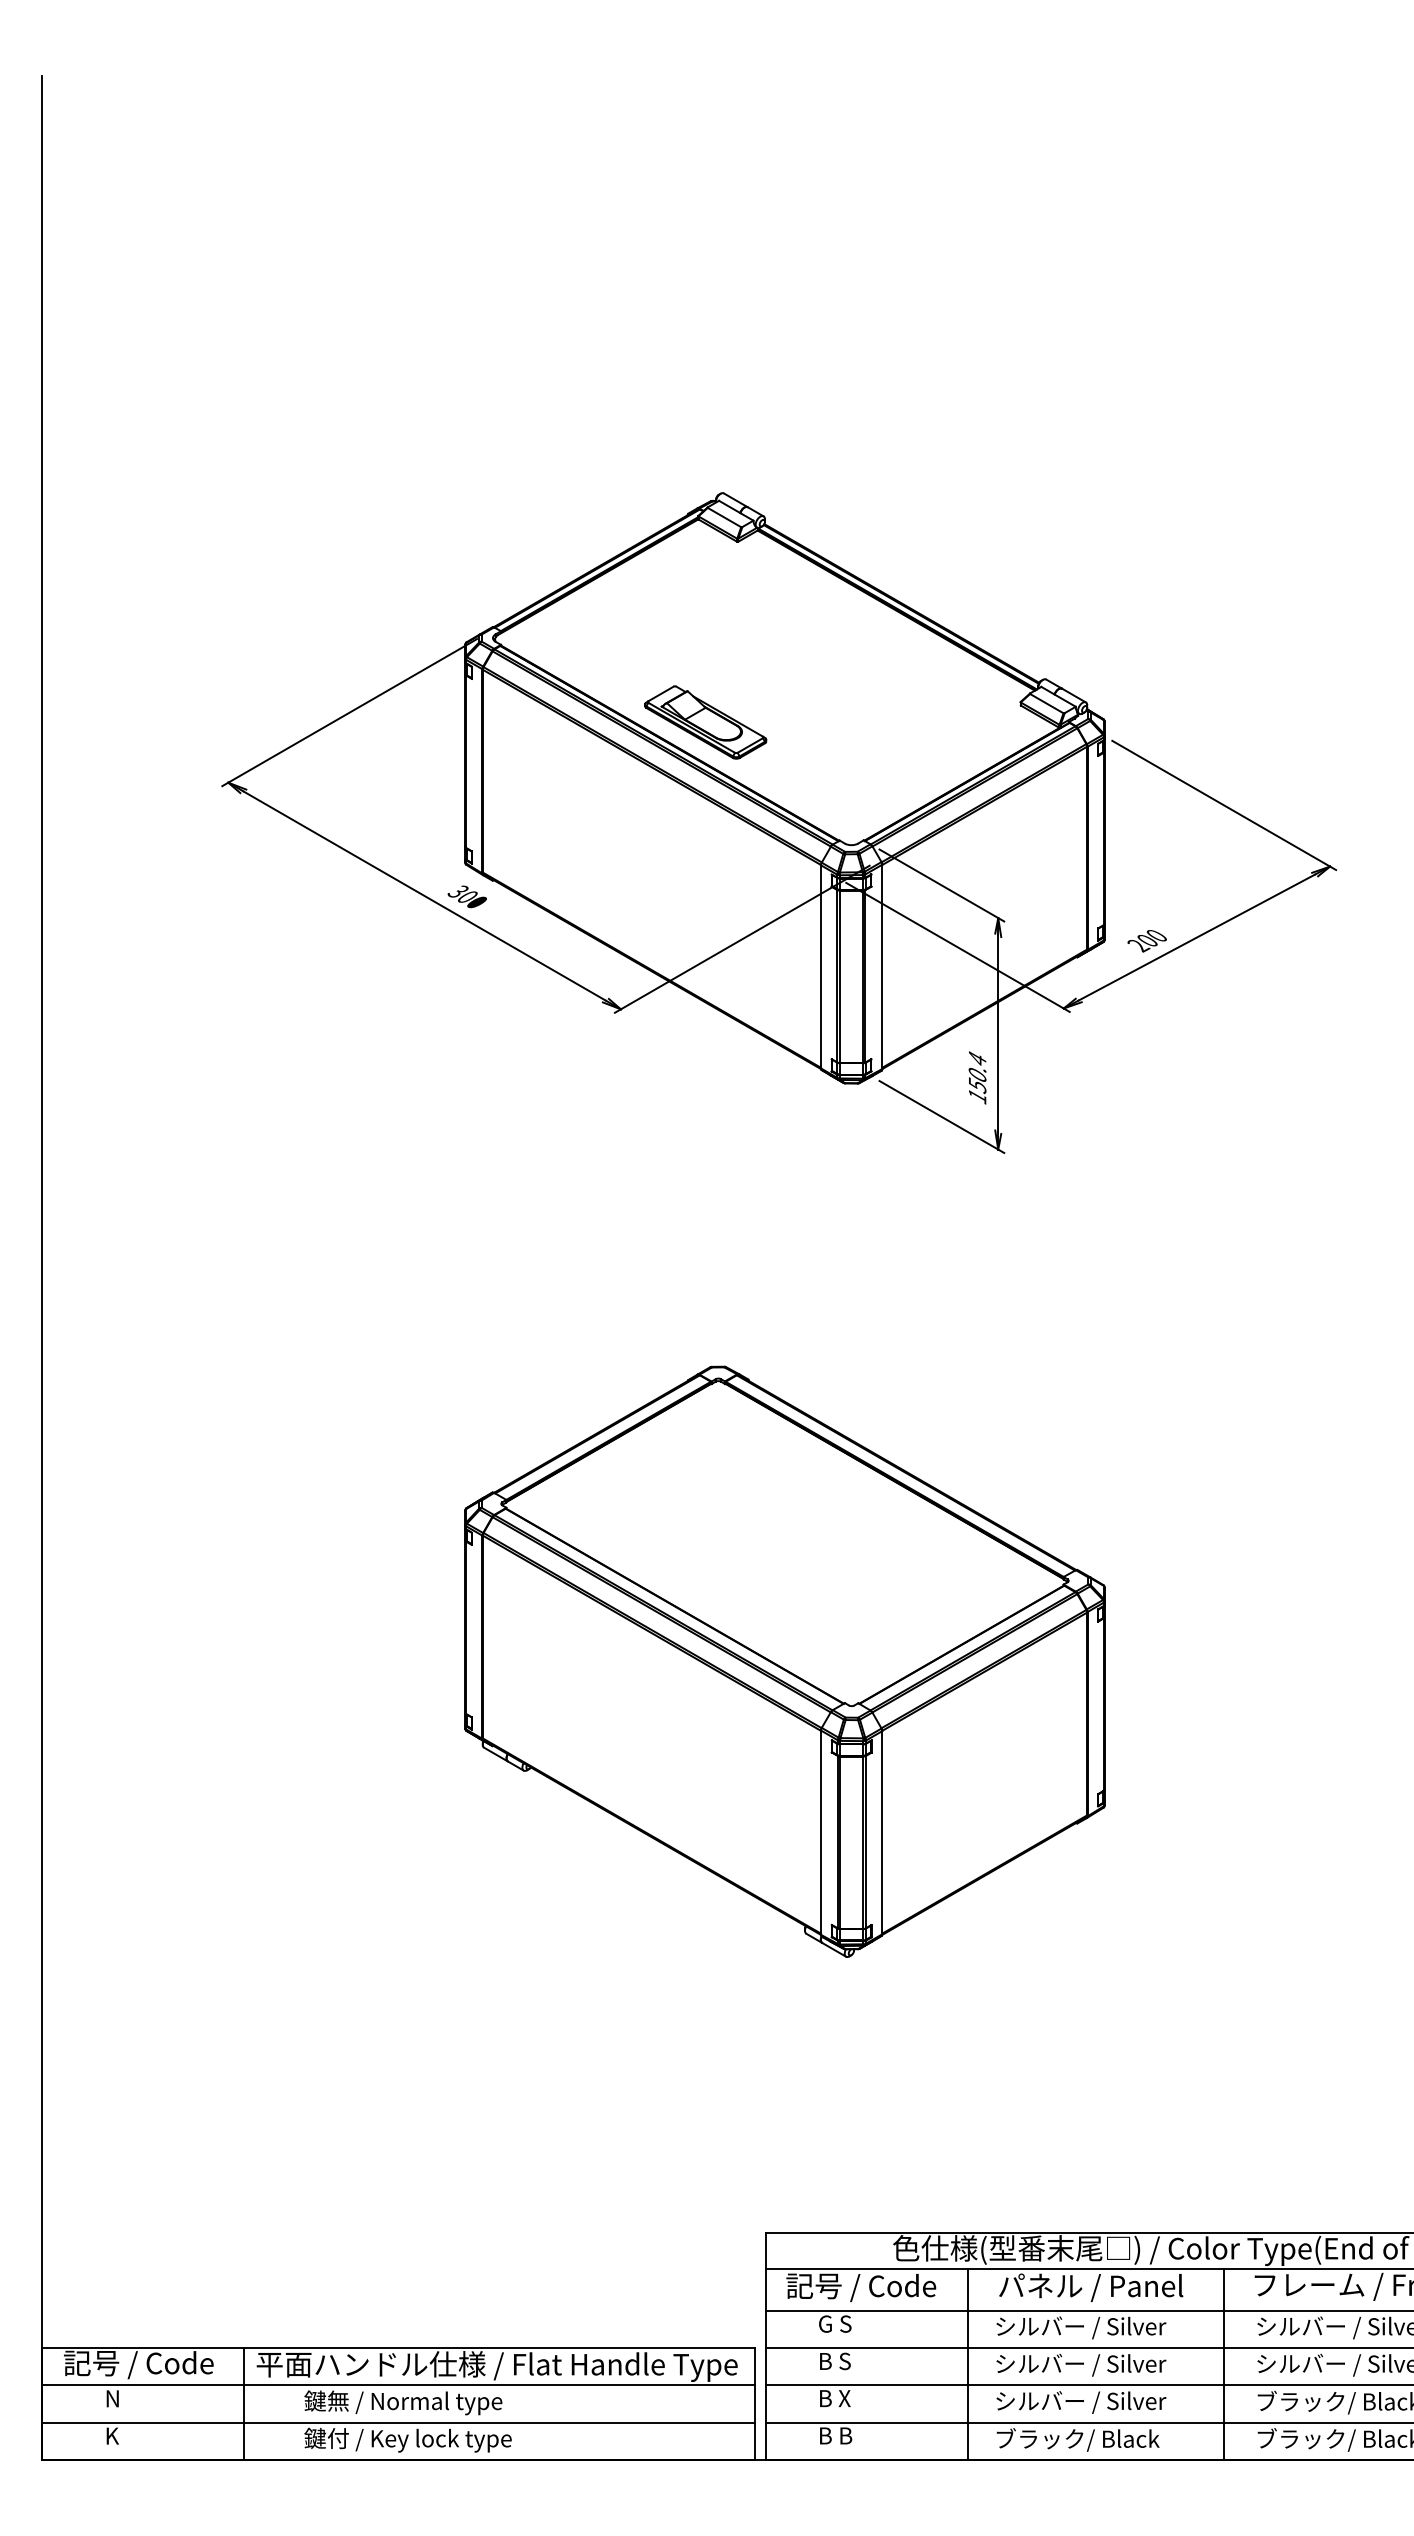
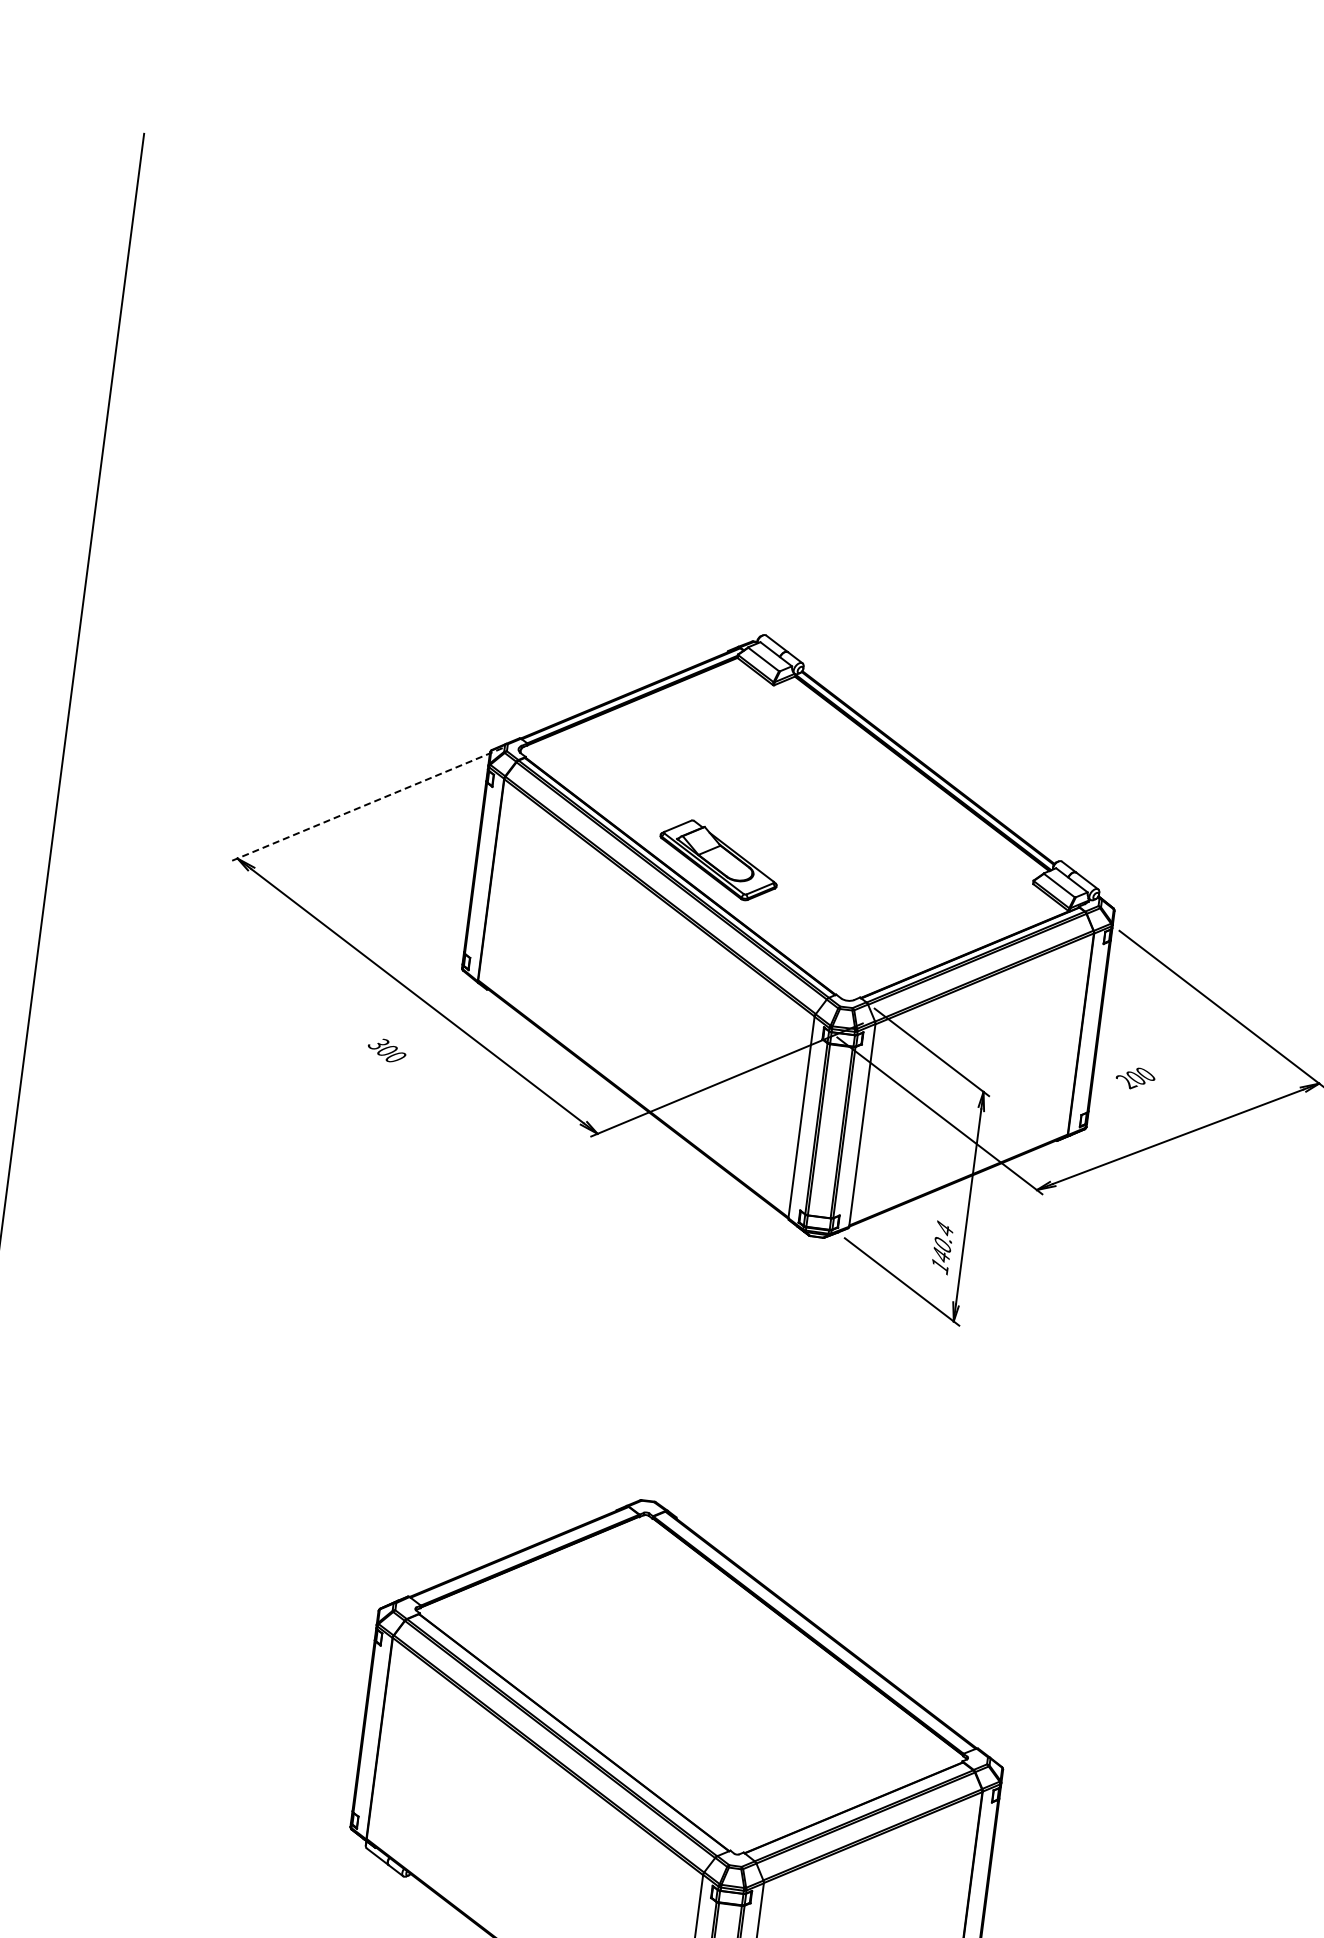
line: (349, 712) -> (366, 804), solid -> dashed
text: (466, 896) -> (386, 1050), moved
text: (1146, 941) -> (1134, 1078), moved
text: (977, 1085) -> (941, 1255), 150.4 -> 140.4

